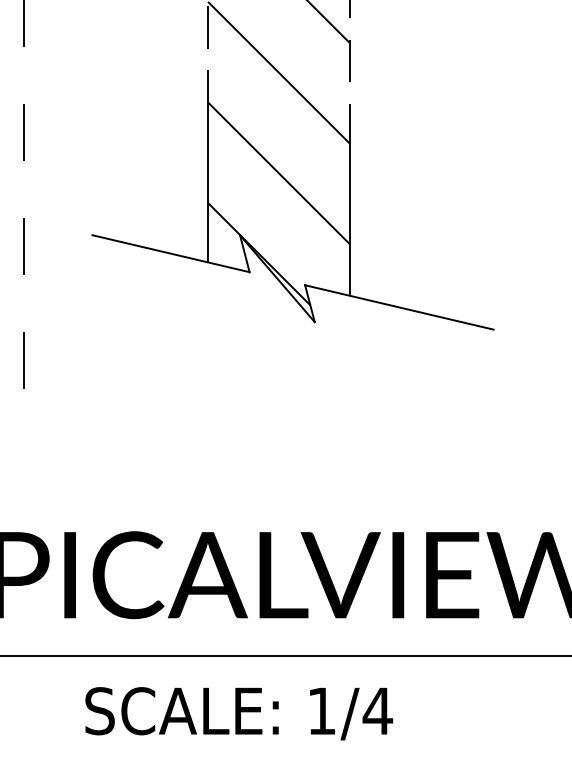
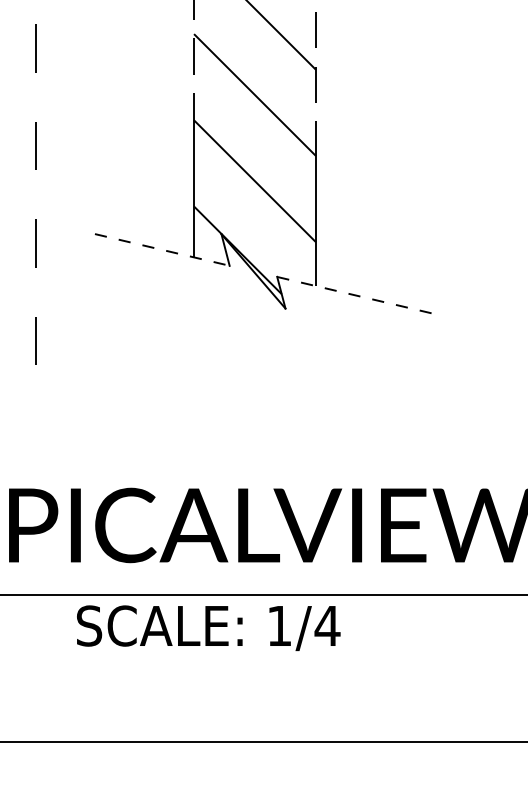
line: (171, 254) -> (162, 250), solid -> dashed
line: (399, 308) -> (358, 296), solid -> dashed
text: (238, 712) -> (208, 627), moved

